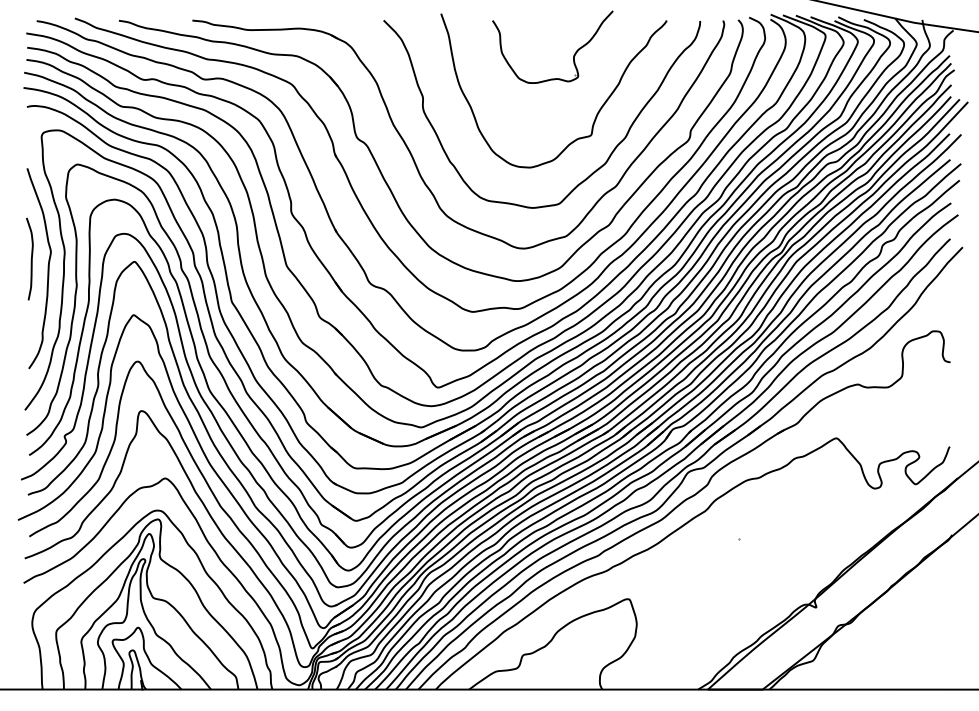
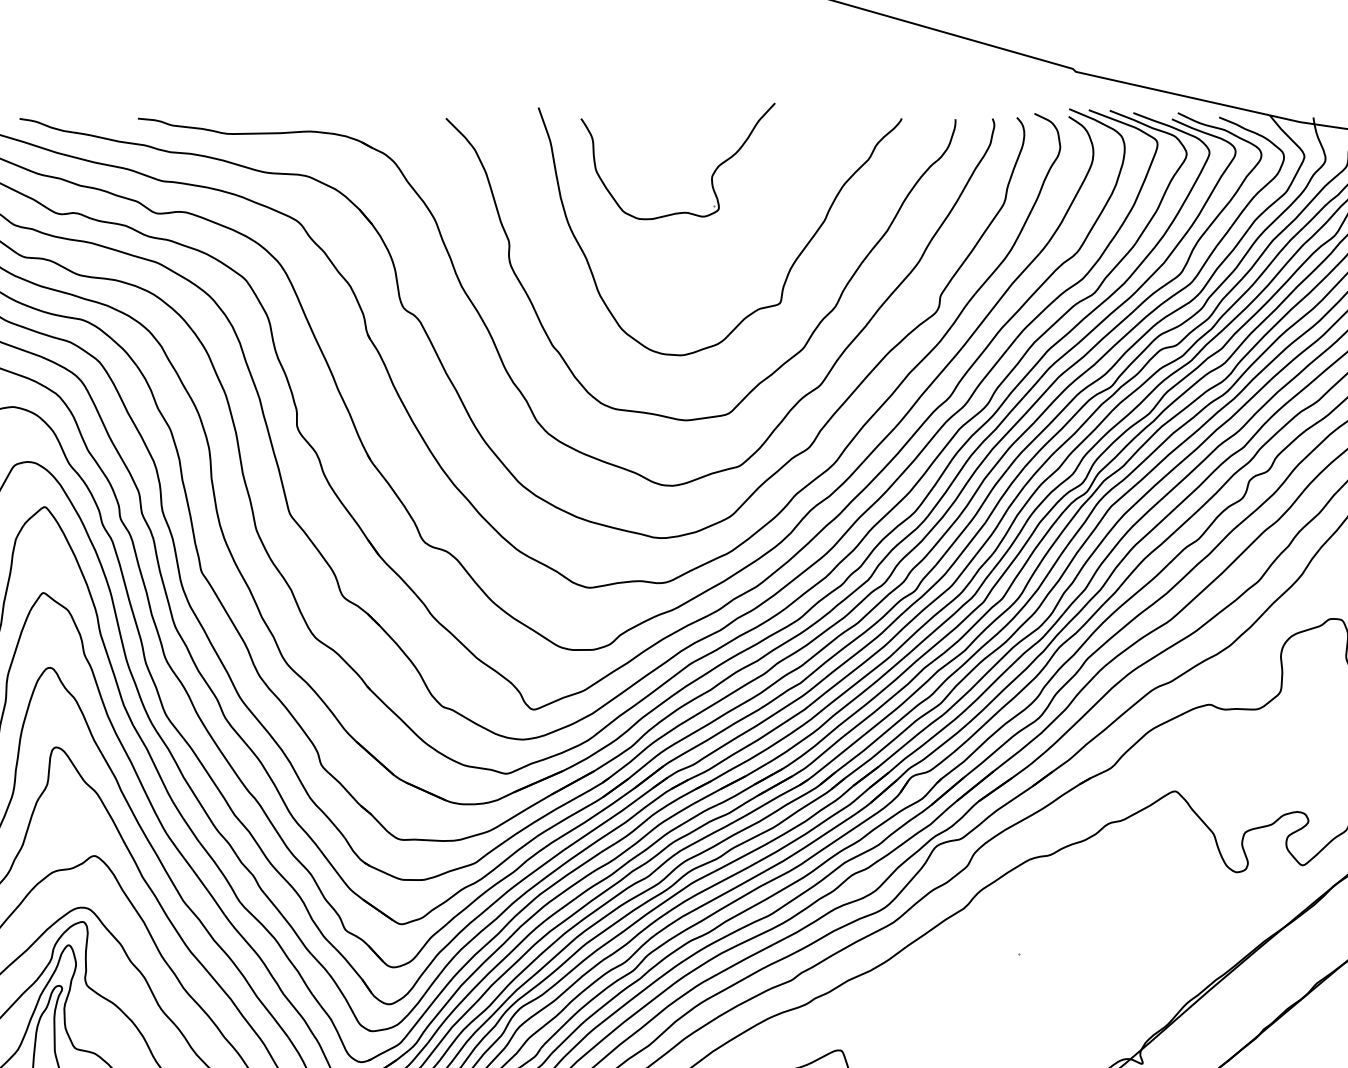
part: (573, 55) -> (711, 174), moved

